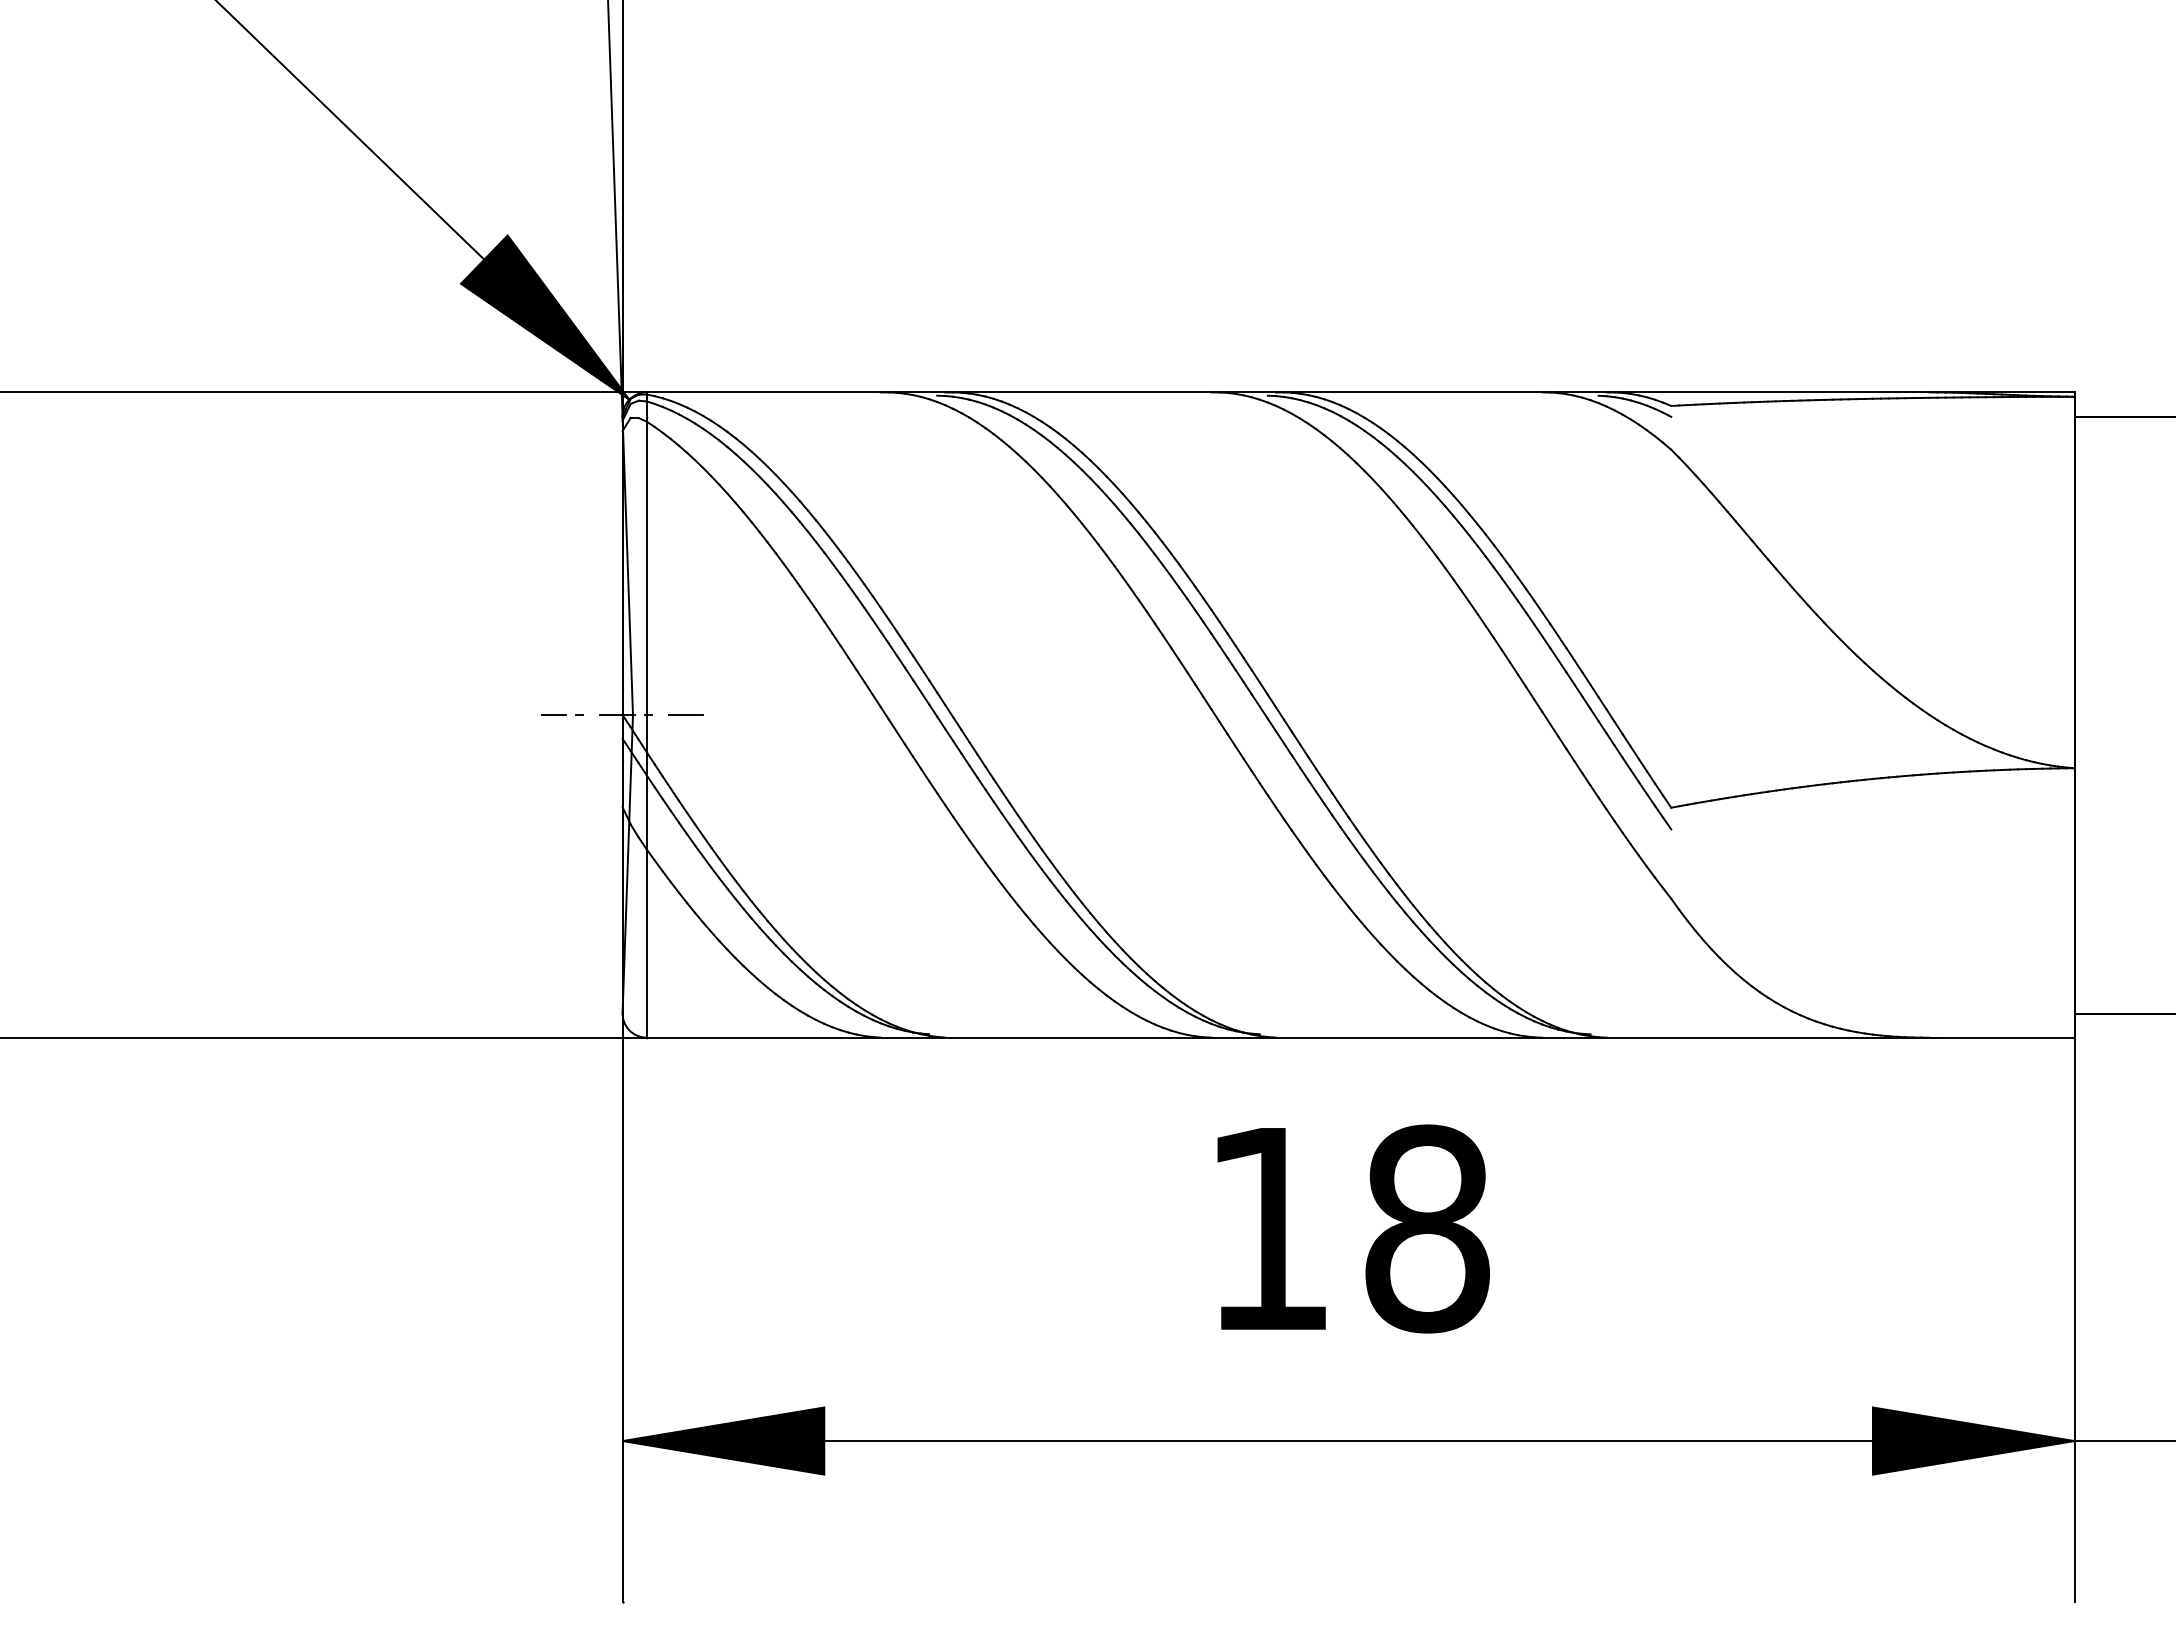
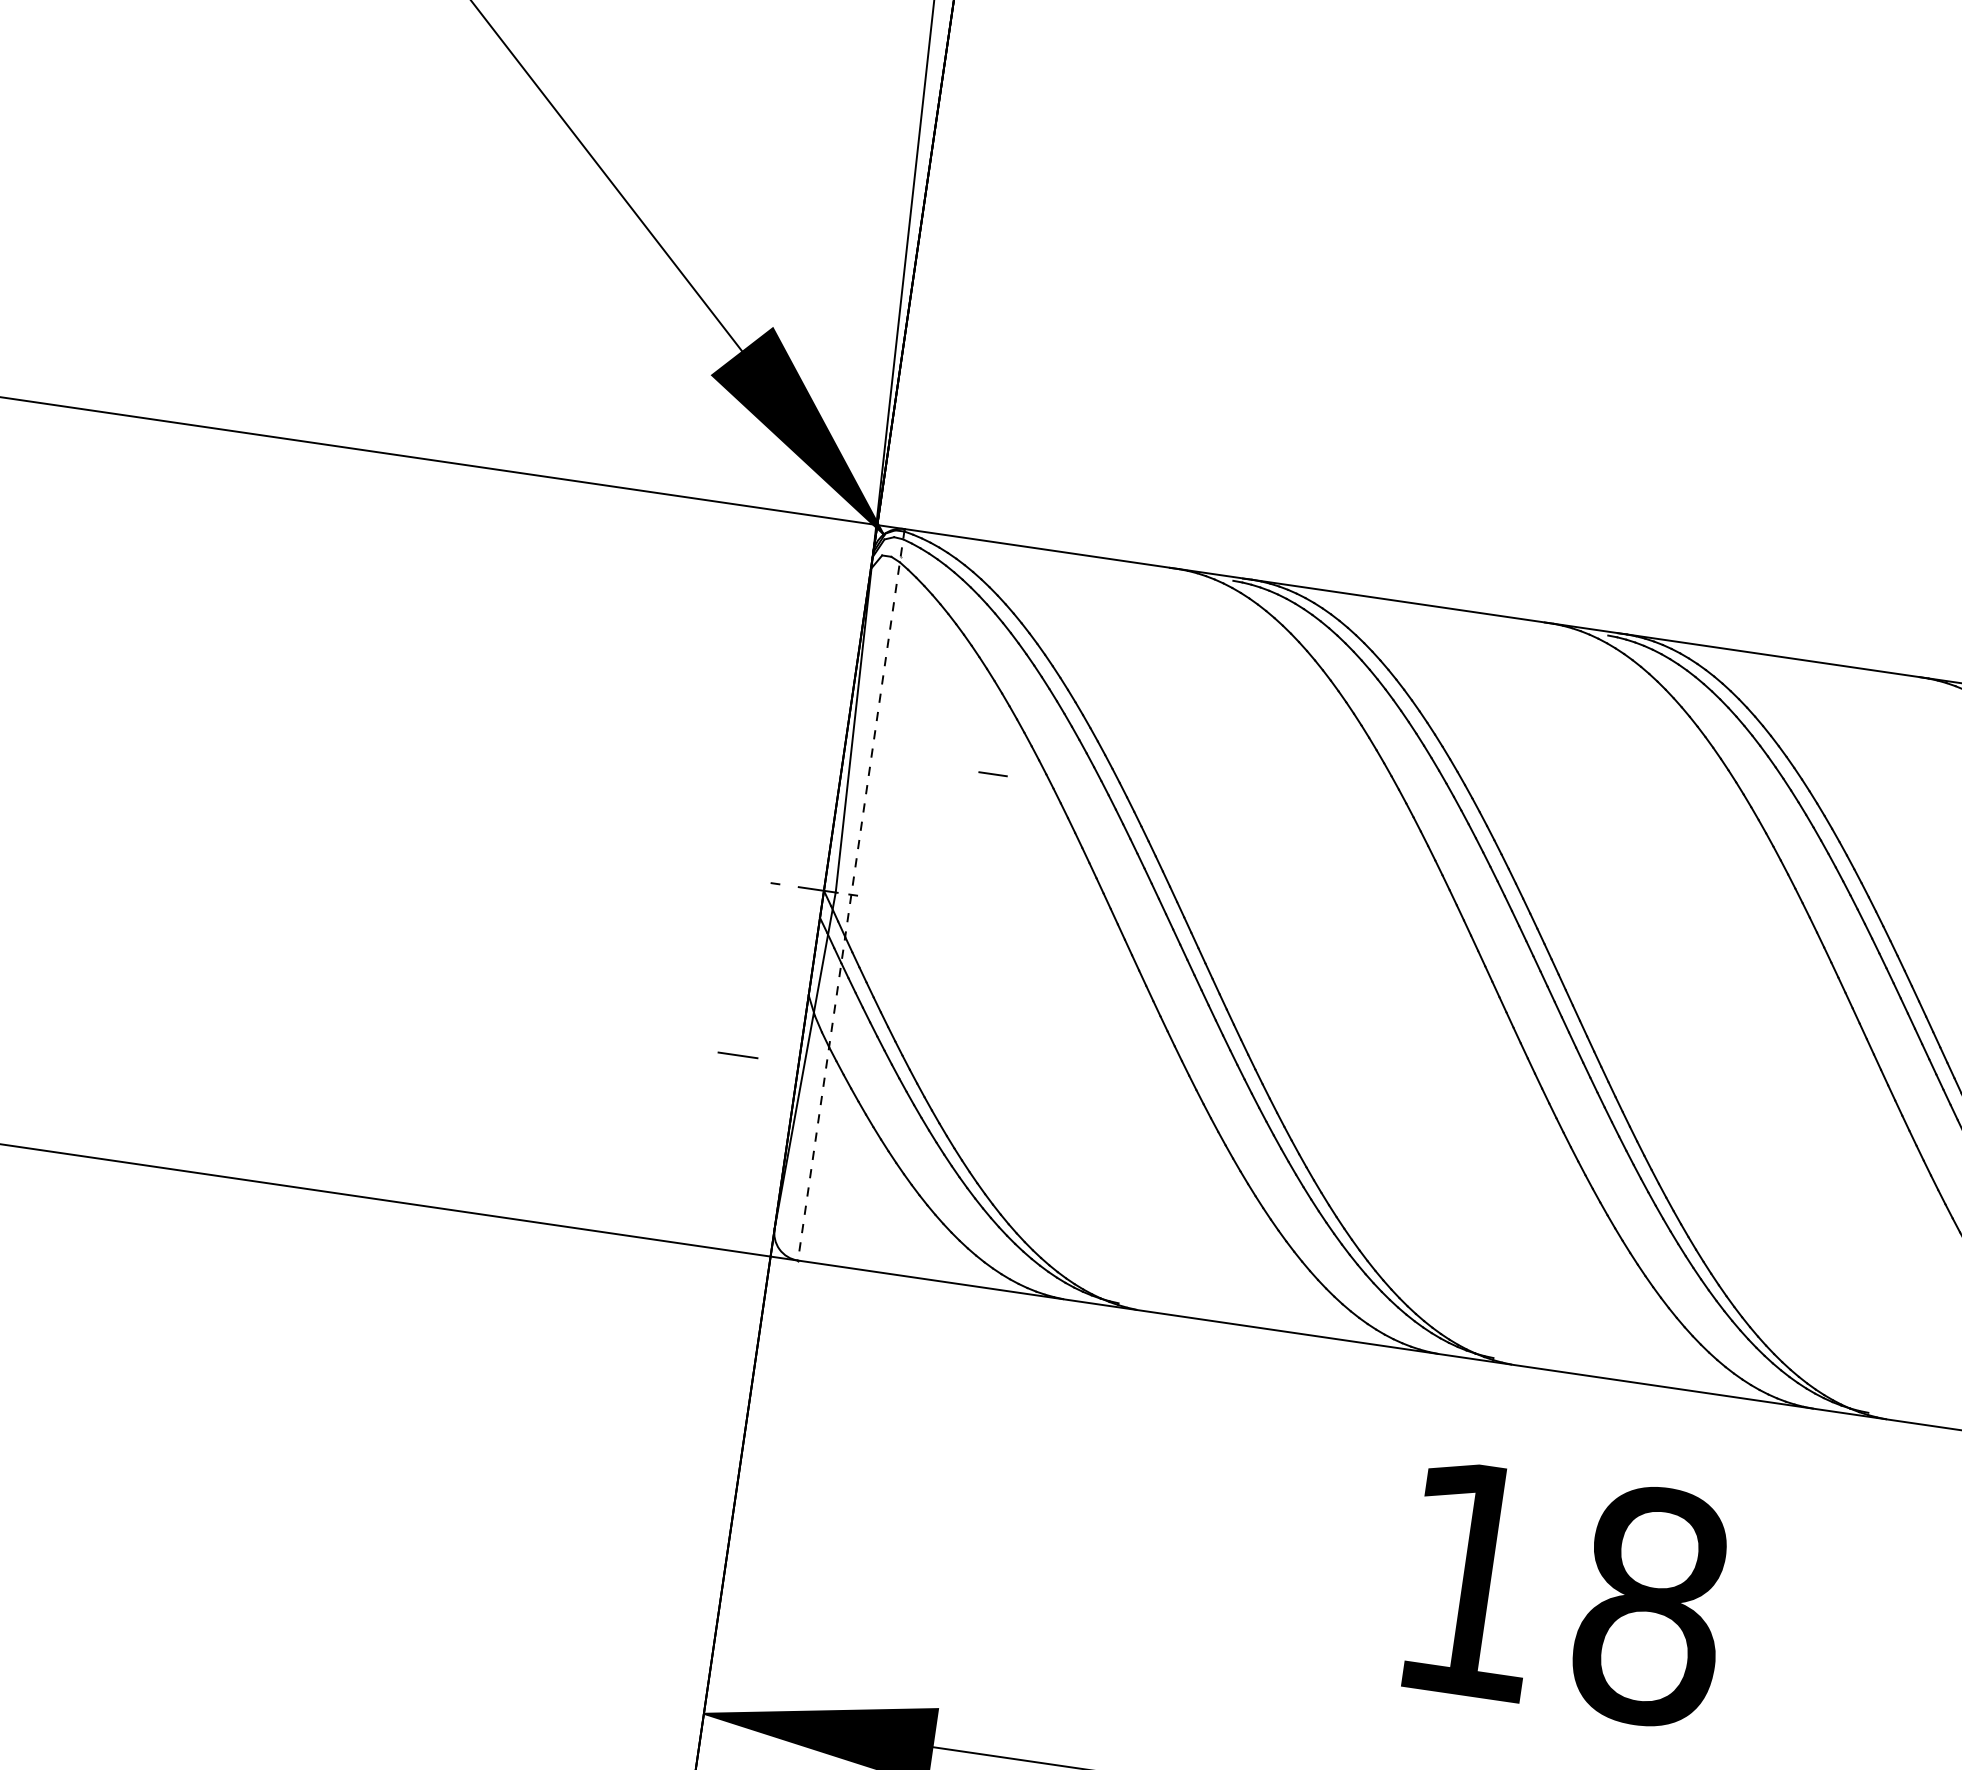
line: (553, 714) -> (992, 773), moved
line: (685, 714) -> (737, 1054), moved
line: (646, 715) -> (850, 895), solid -> dashed

